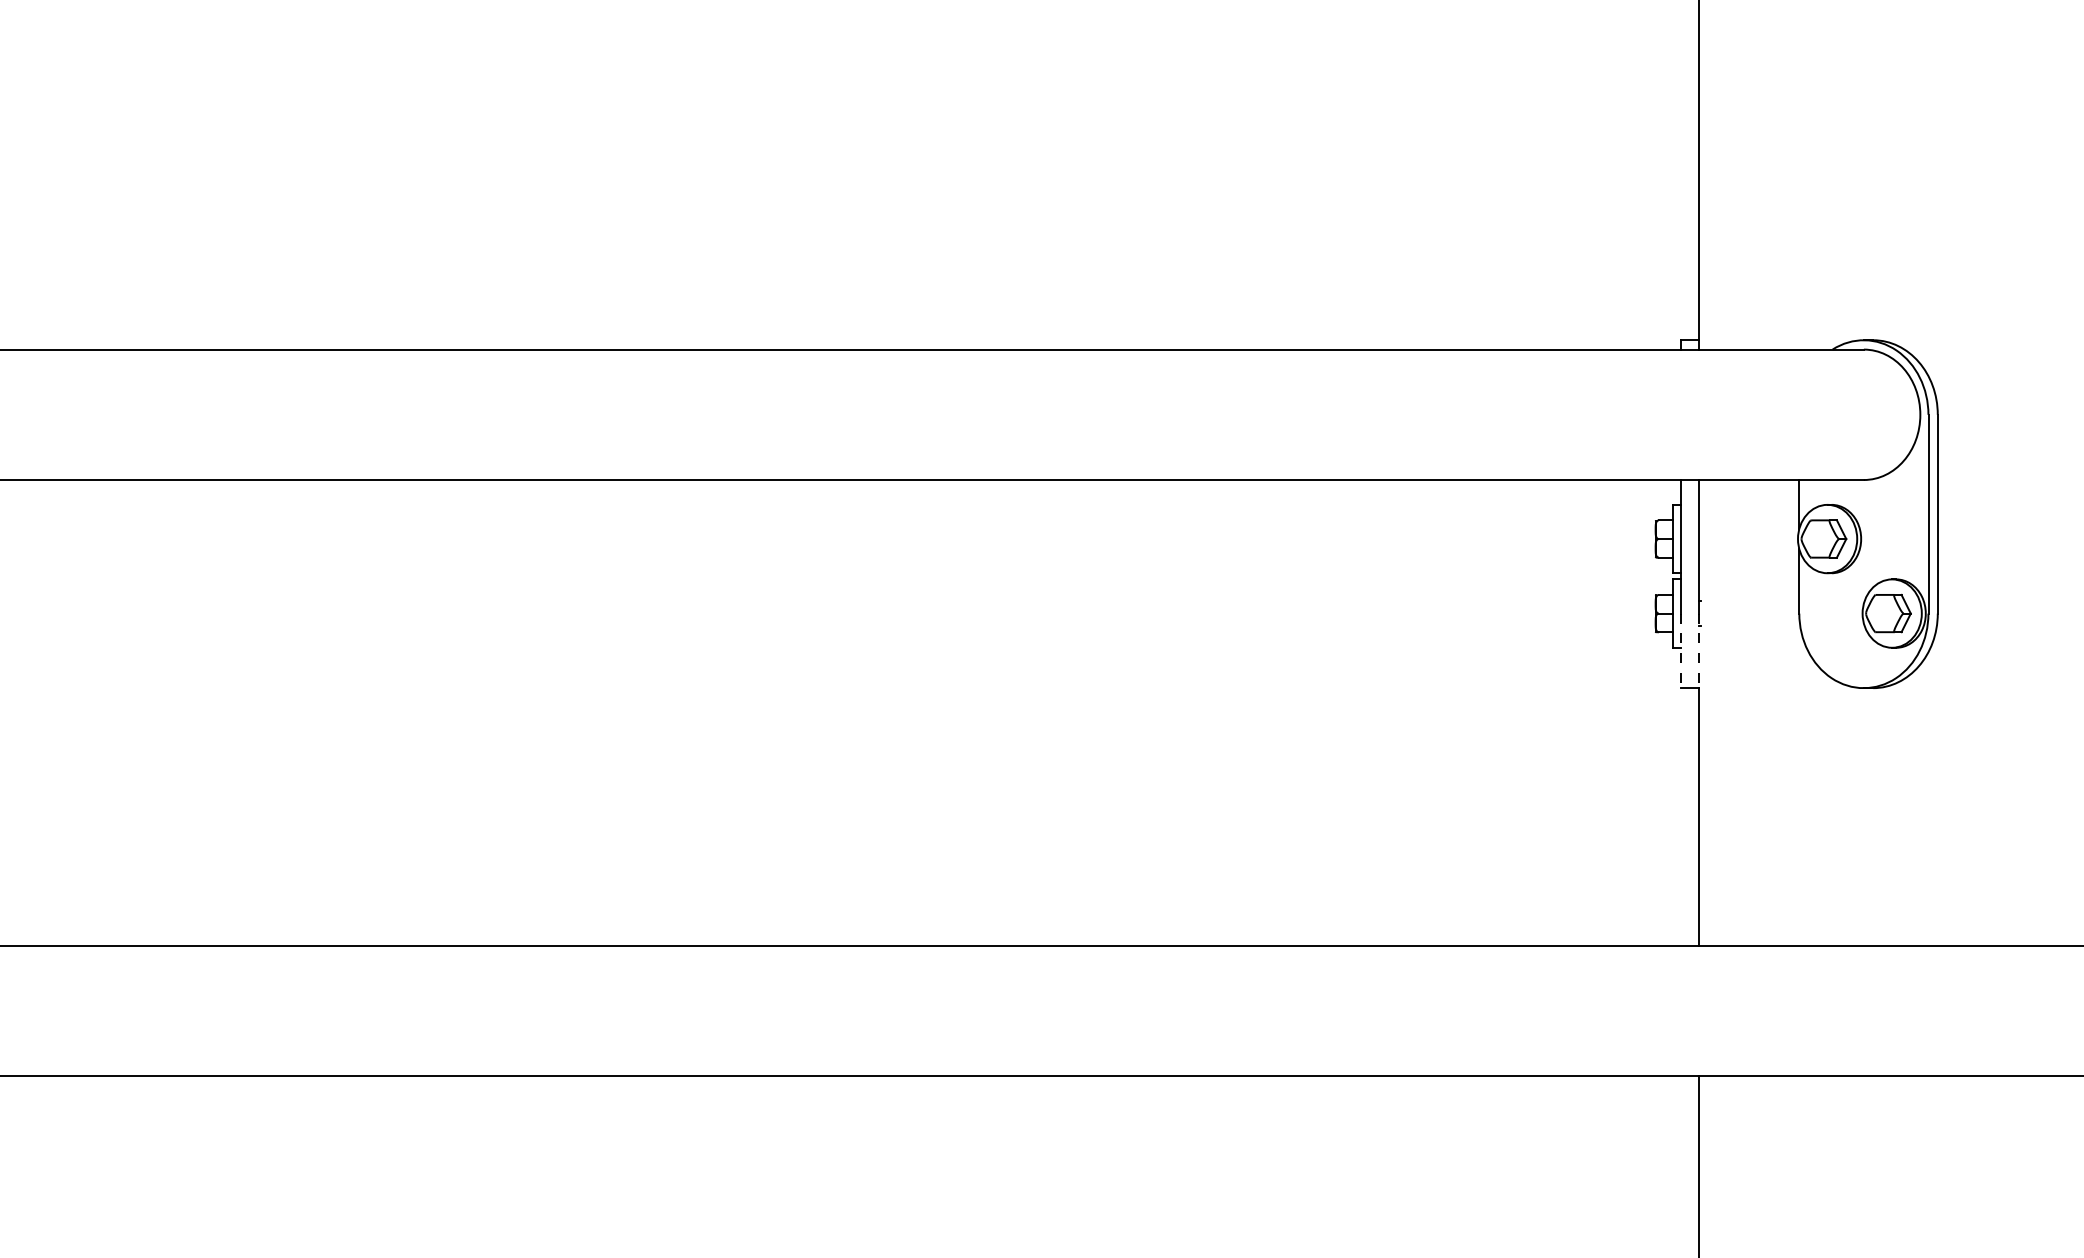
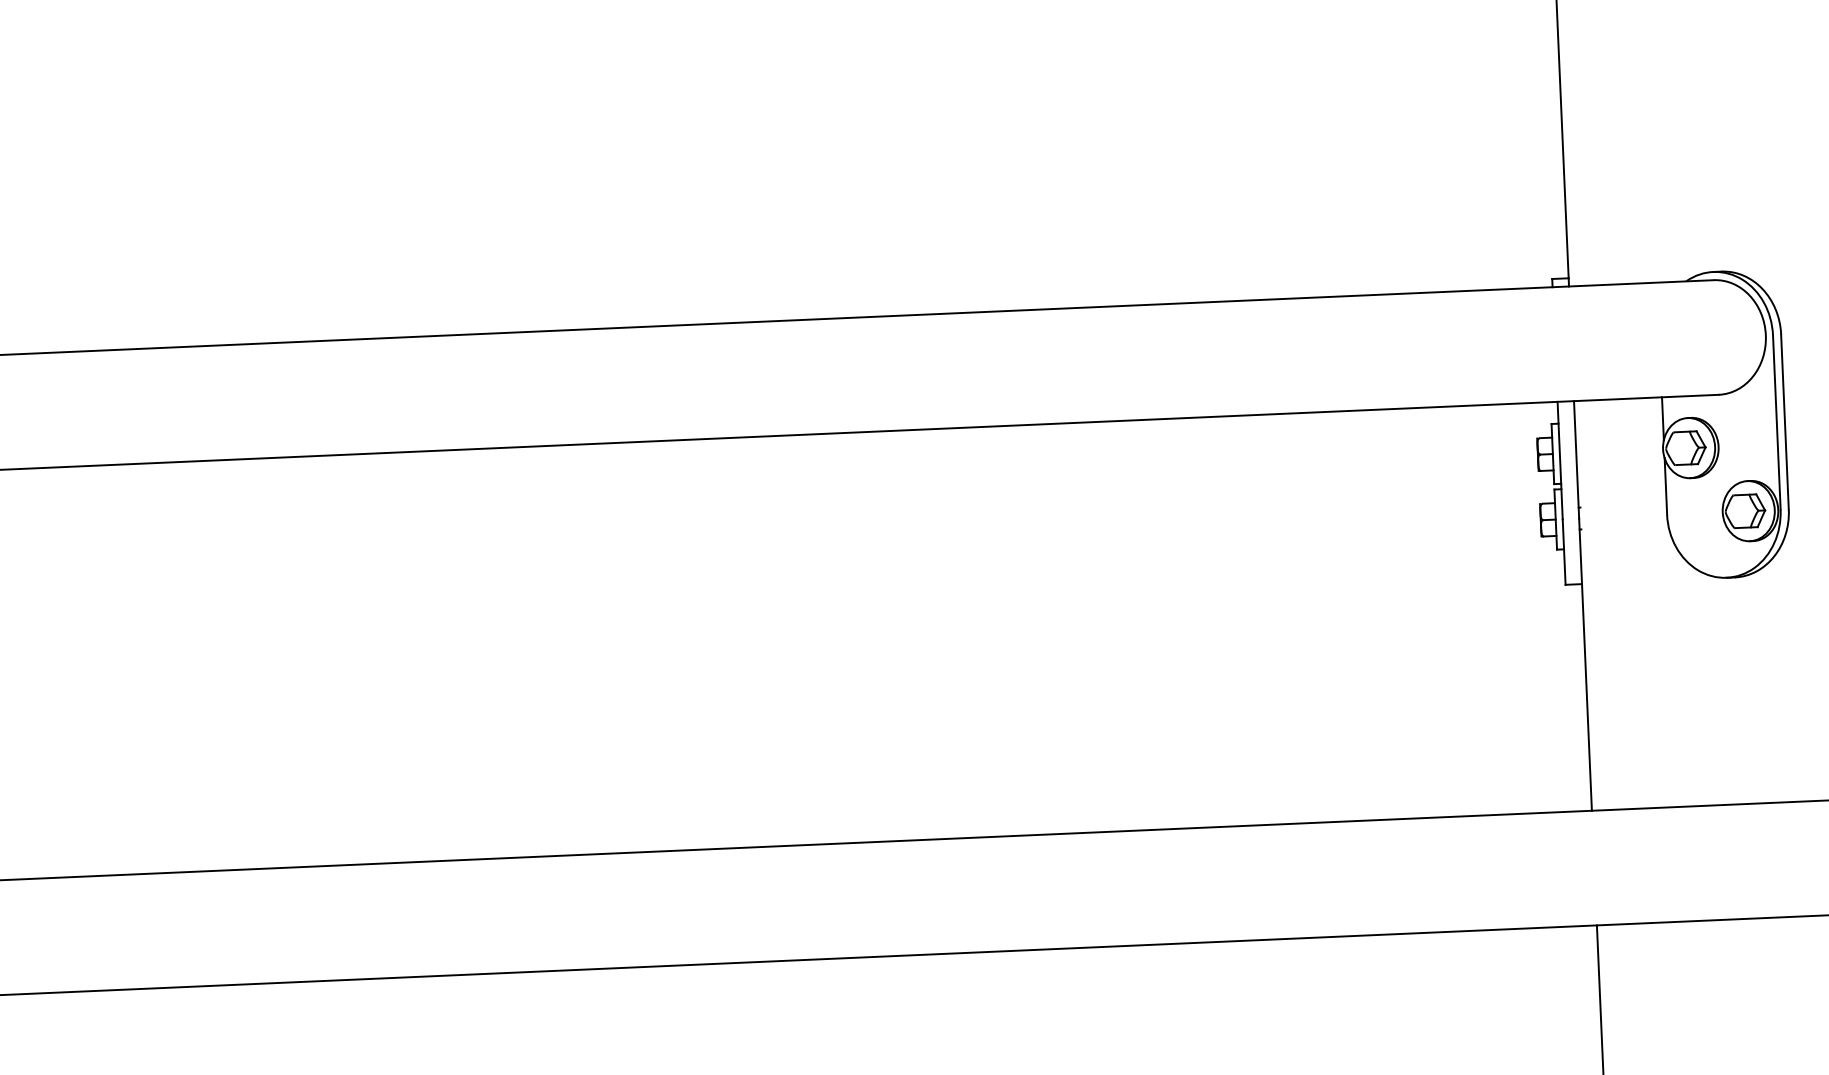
line: (1680, 651) -> (1564, 552), dashed -> solid
line: (1699, 651) -> (1580, 551), dashed -> solid

